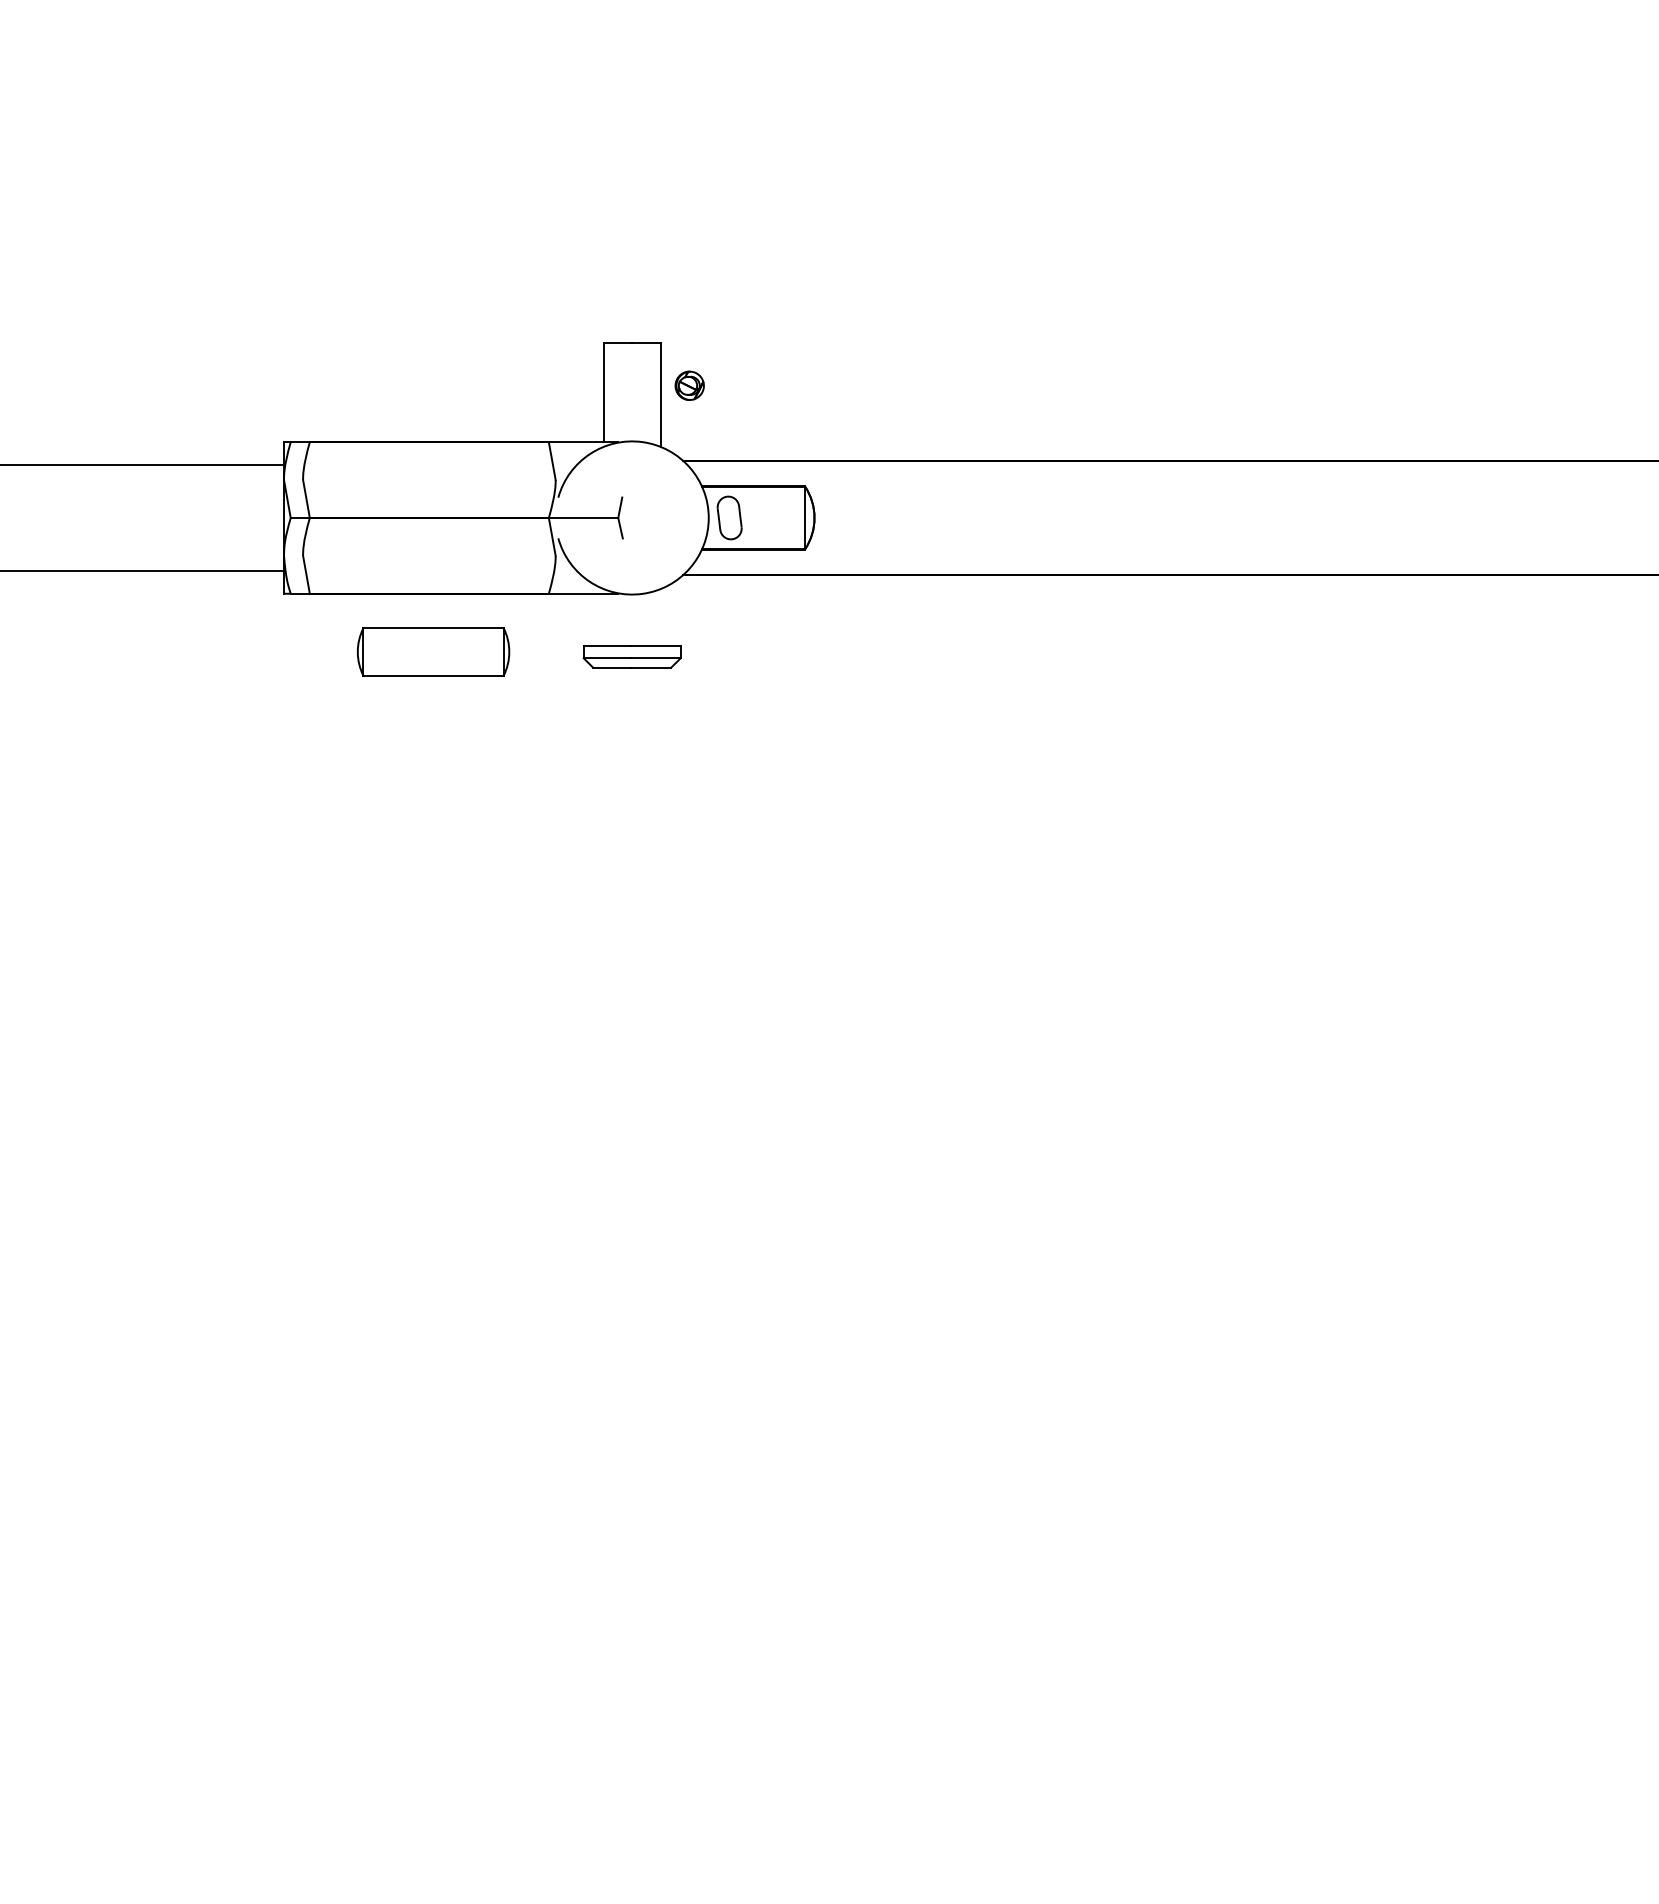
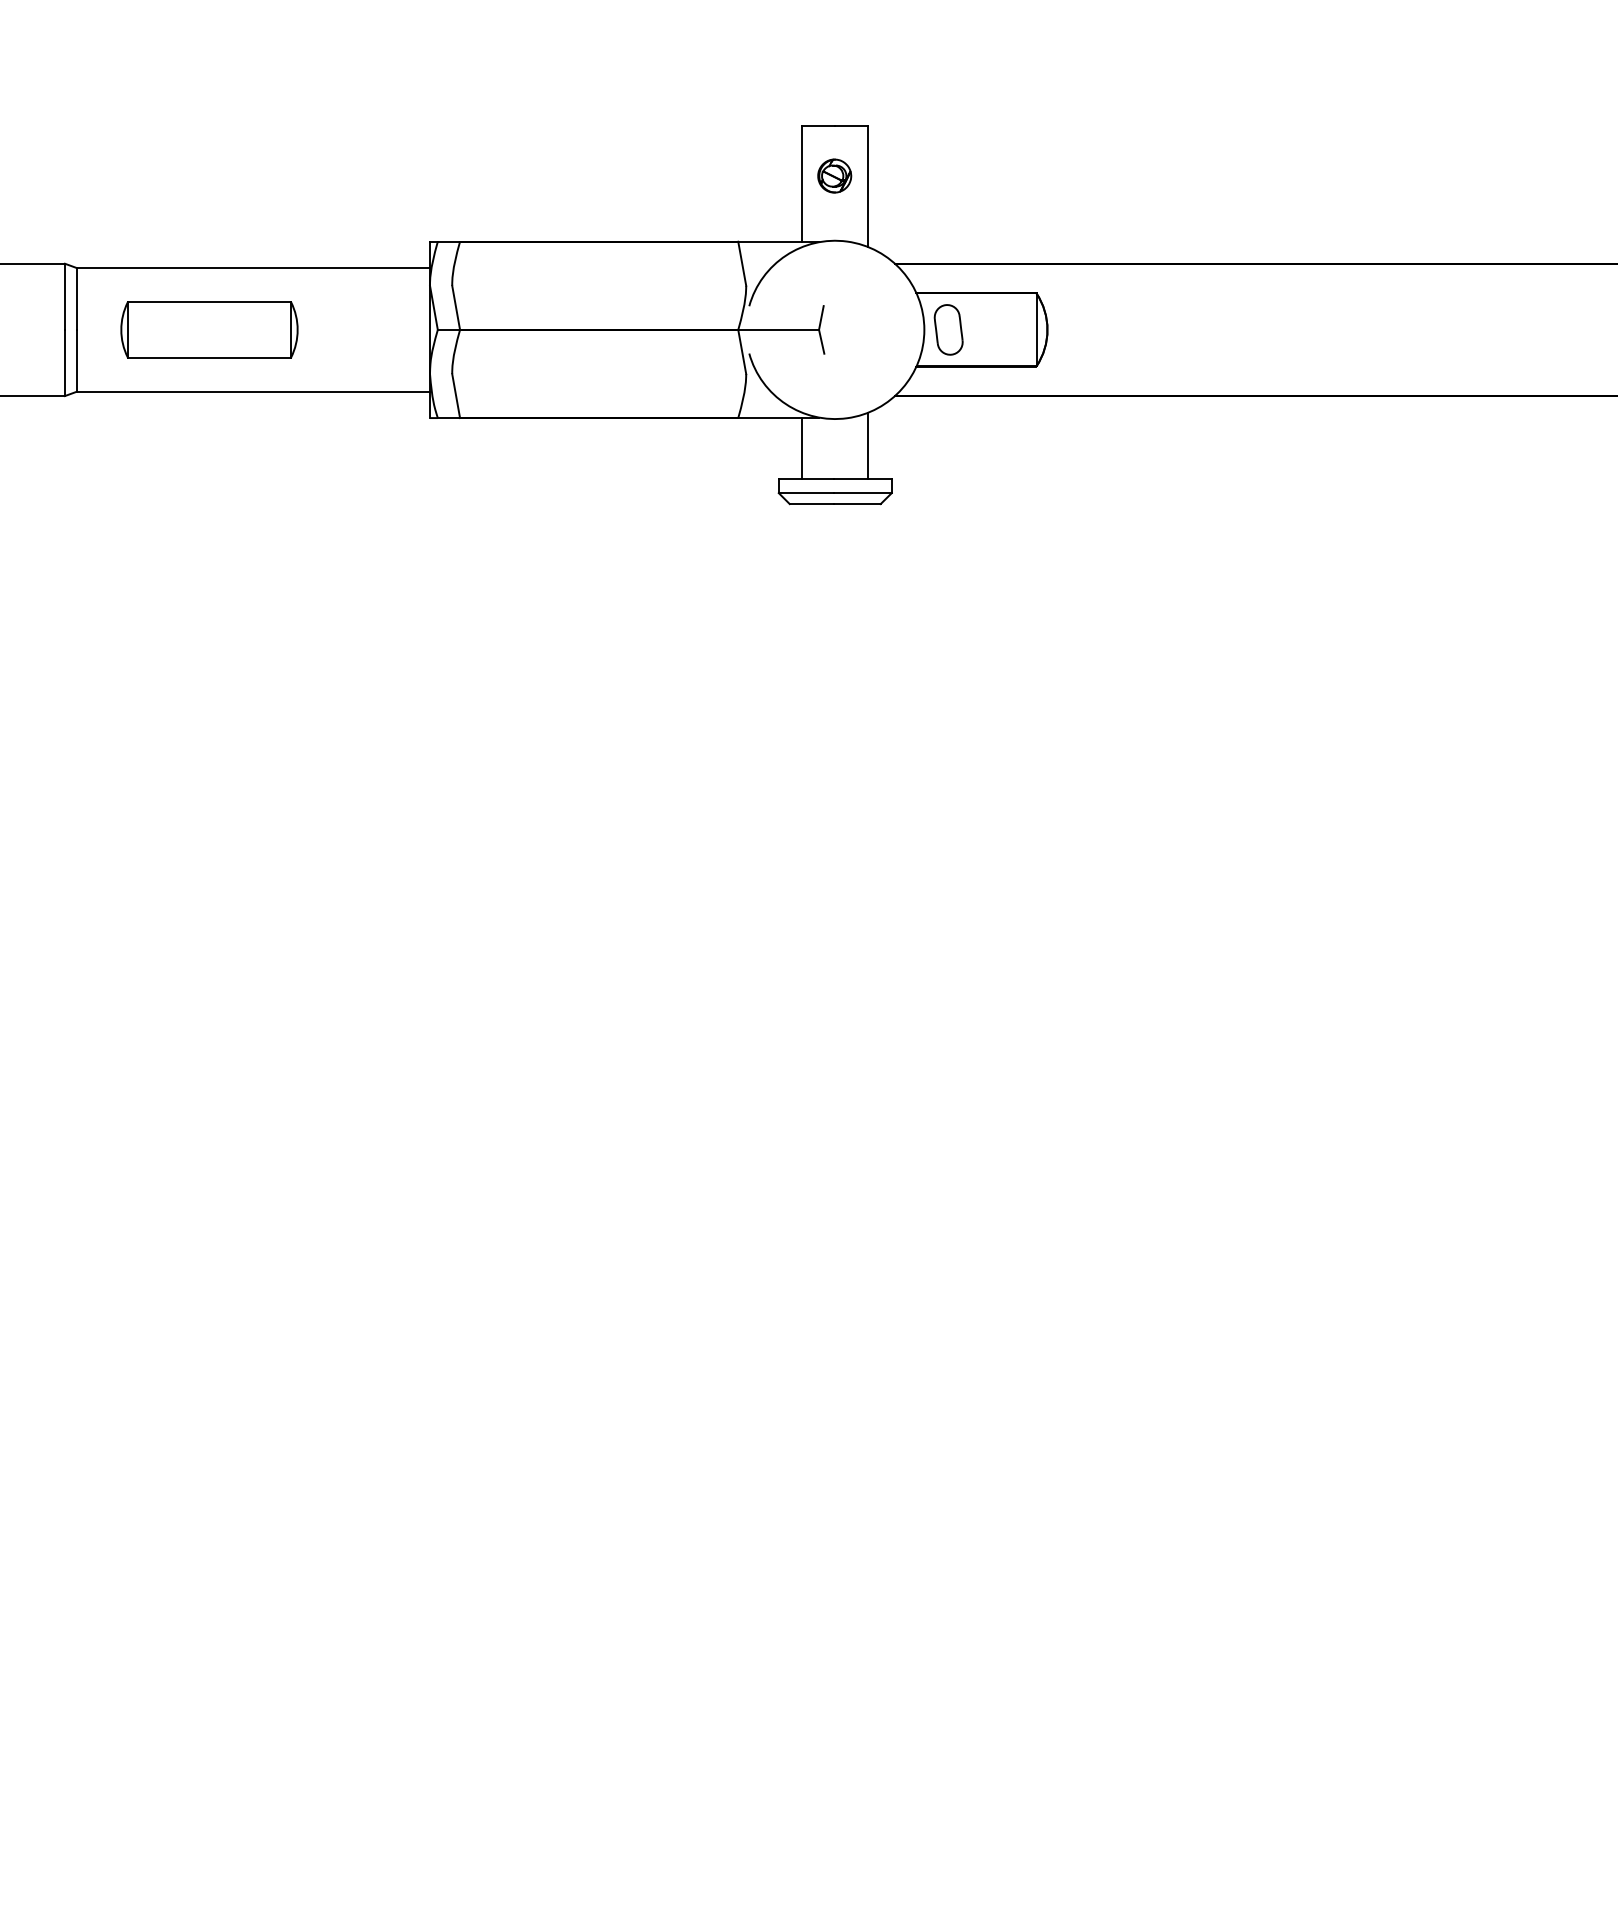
part: (689, 385) -> (834, 175), moved
line: (660, 617) -> (868, 445), added
line: (603, 619) -> (801, 448), added
part: (433, 651) -> (209, 329), moved

